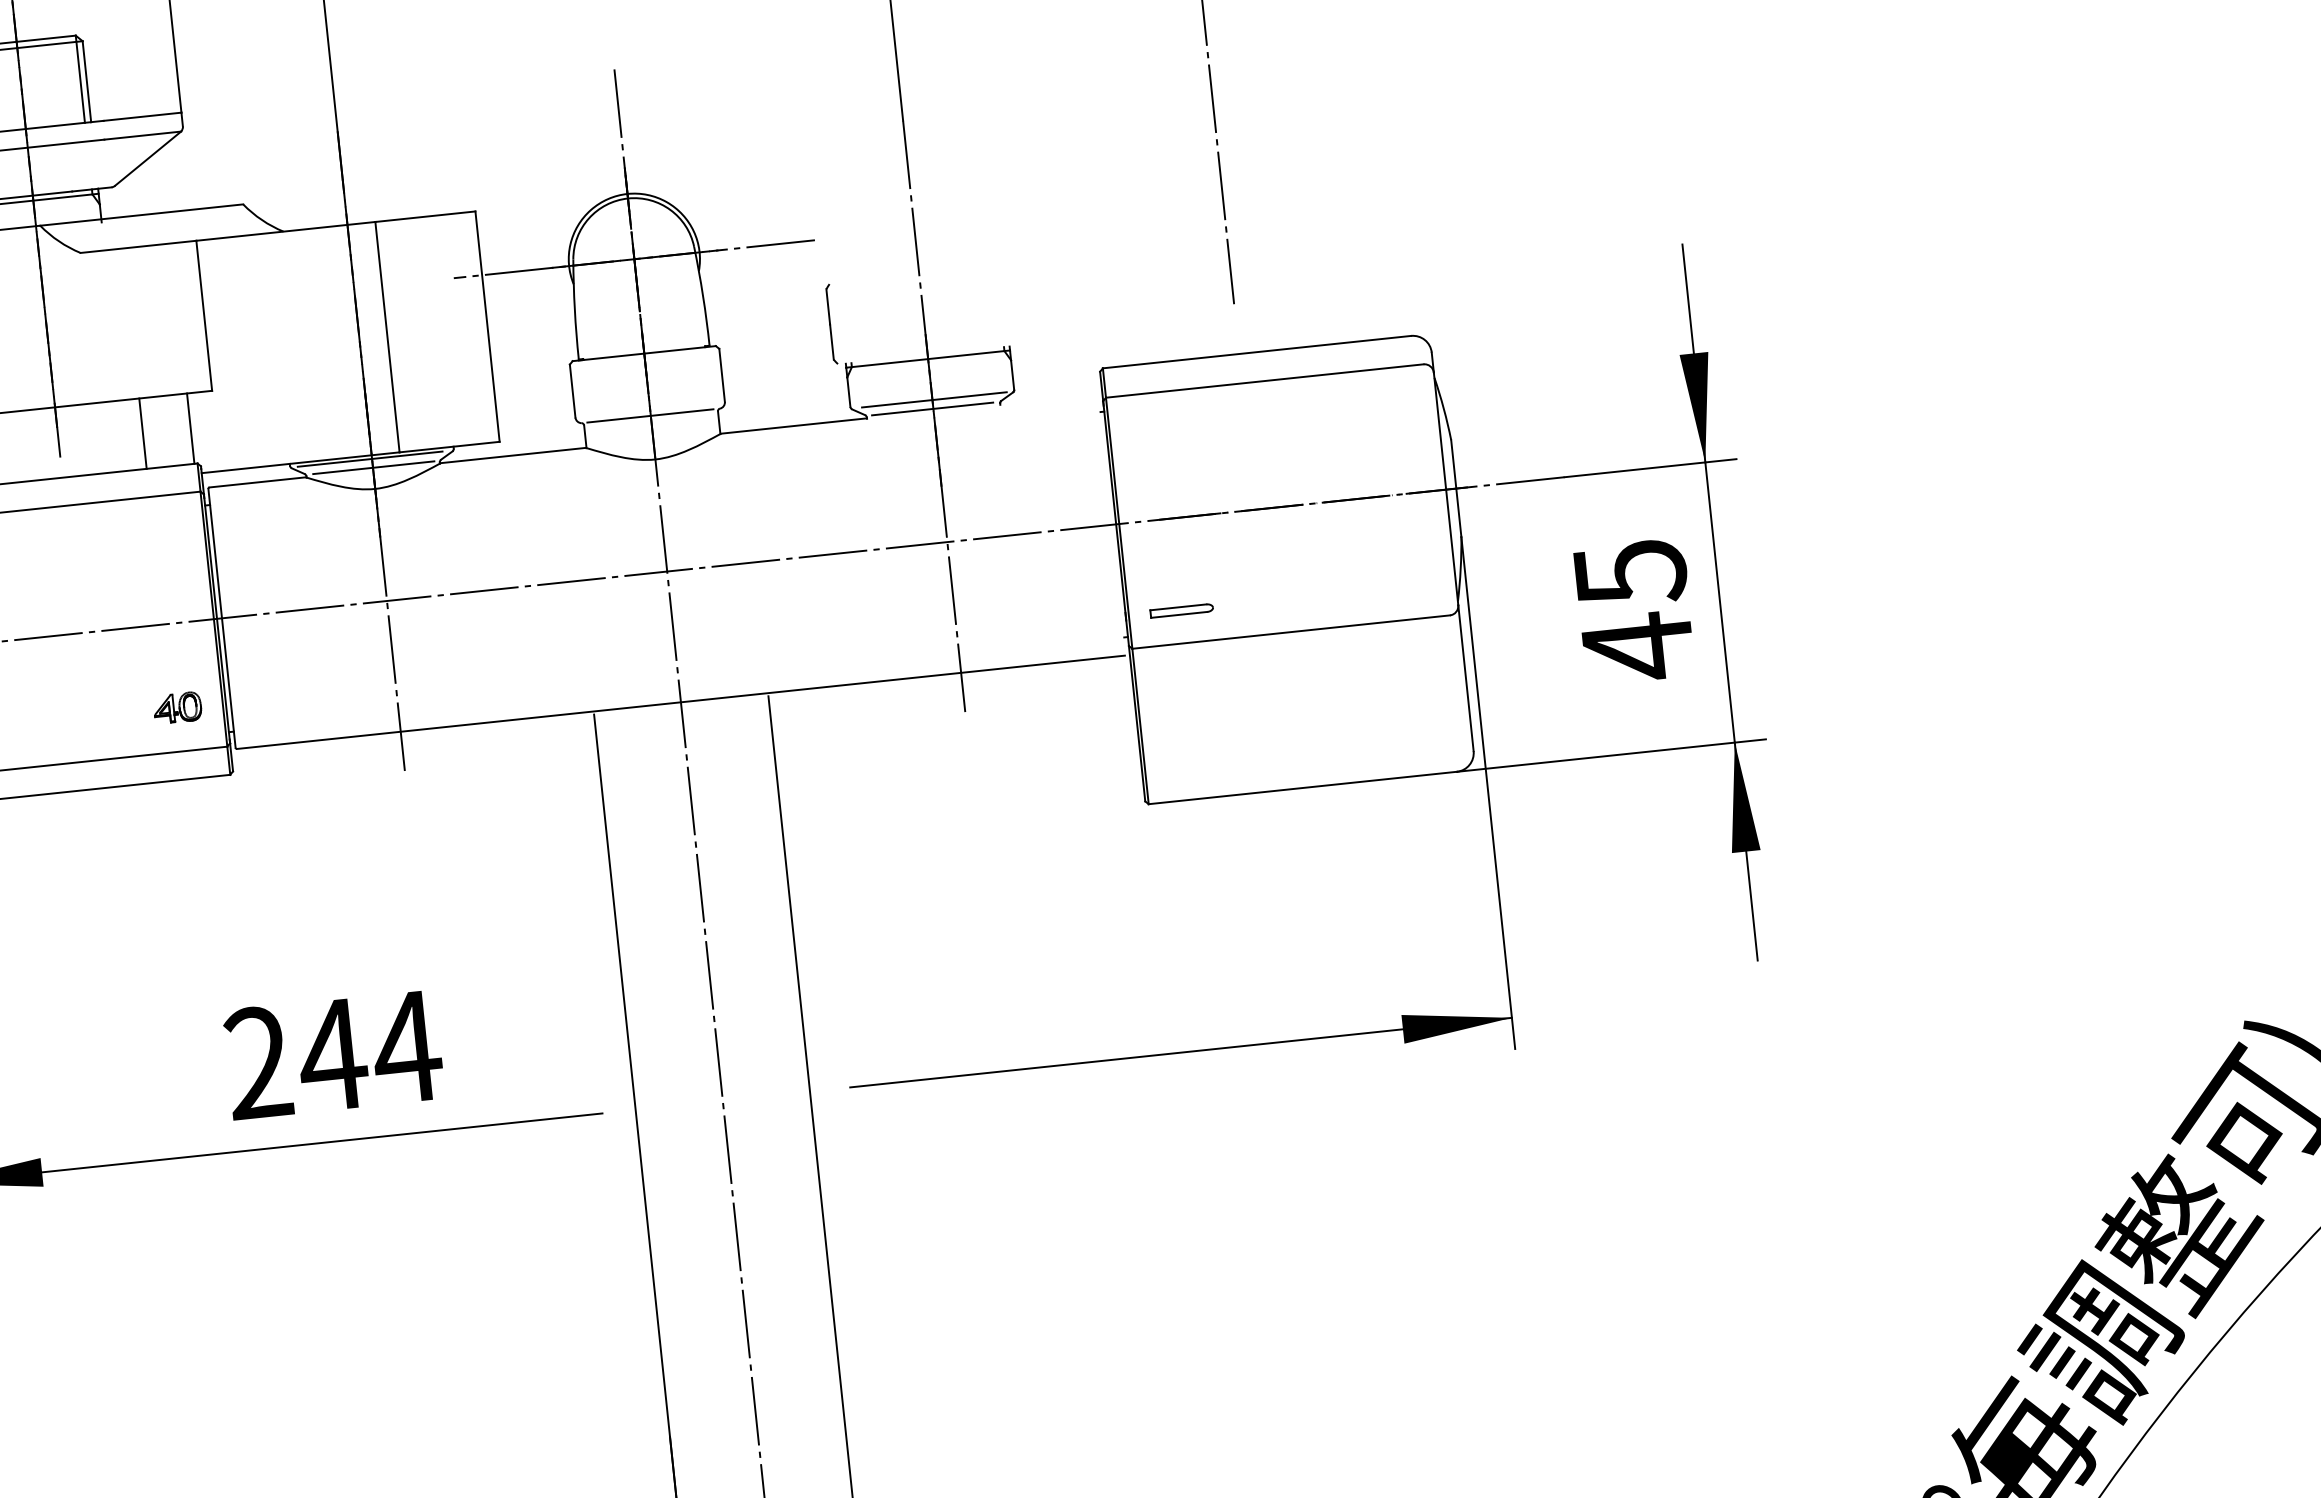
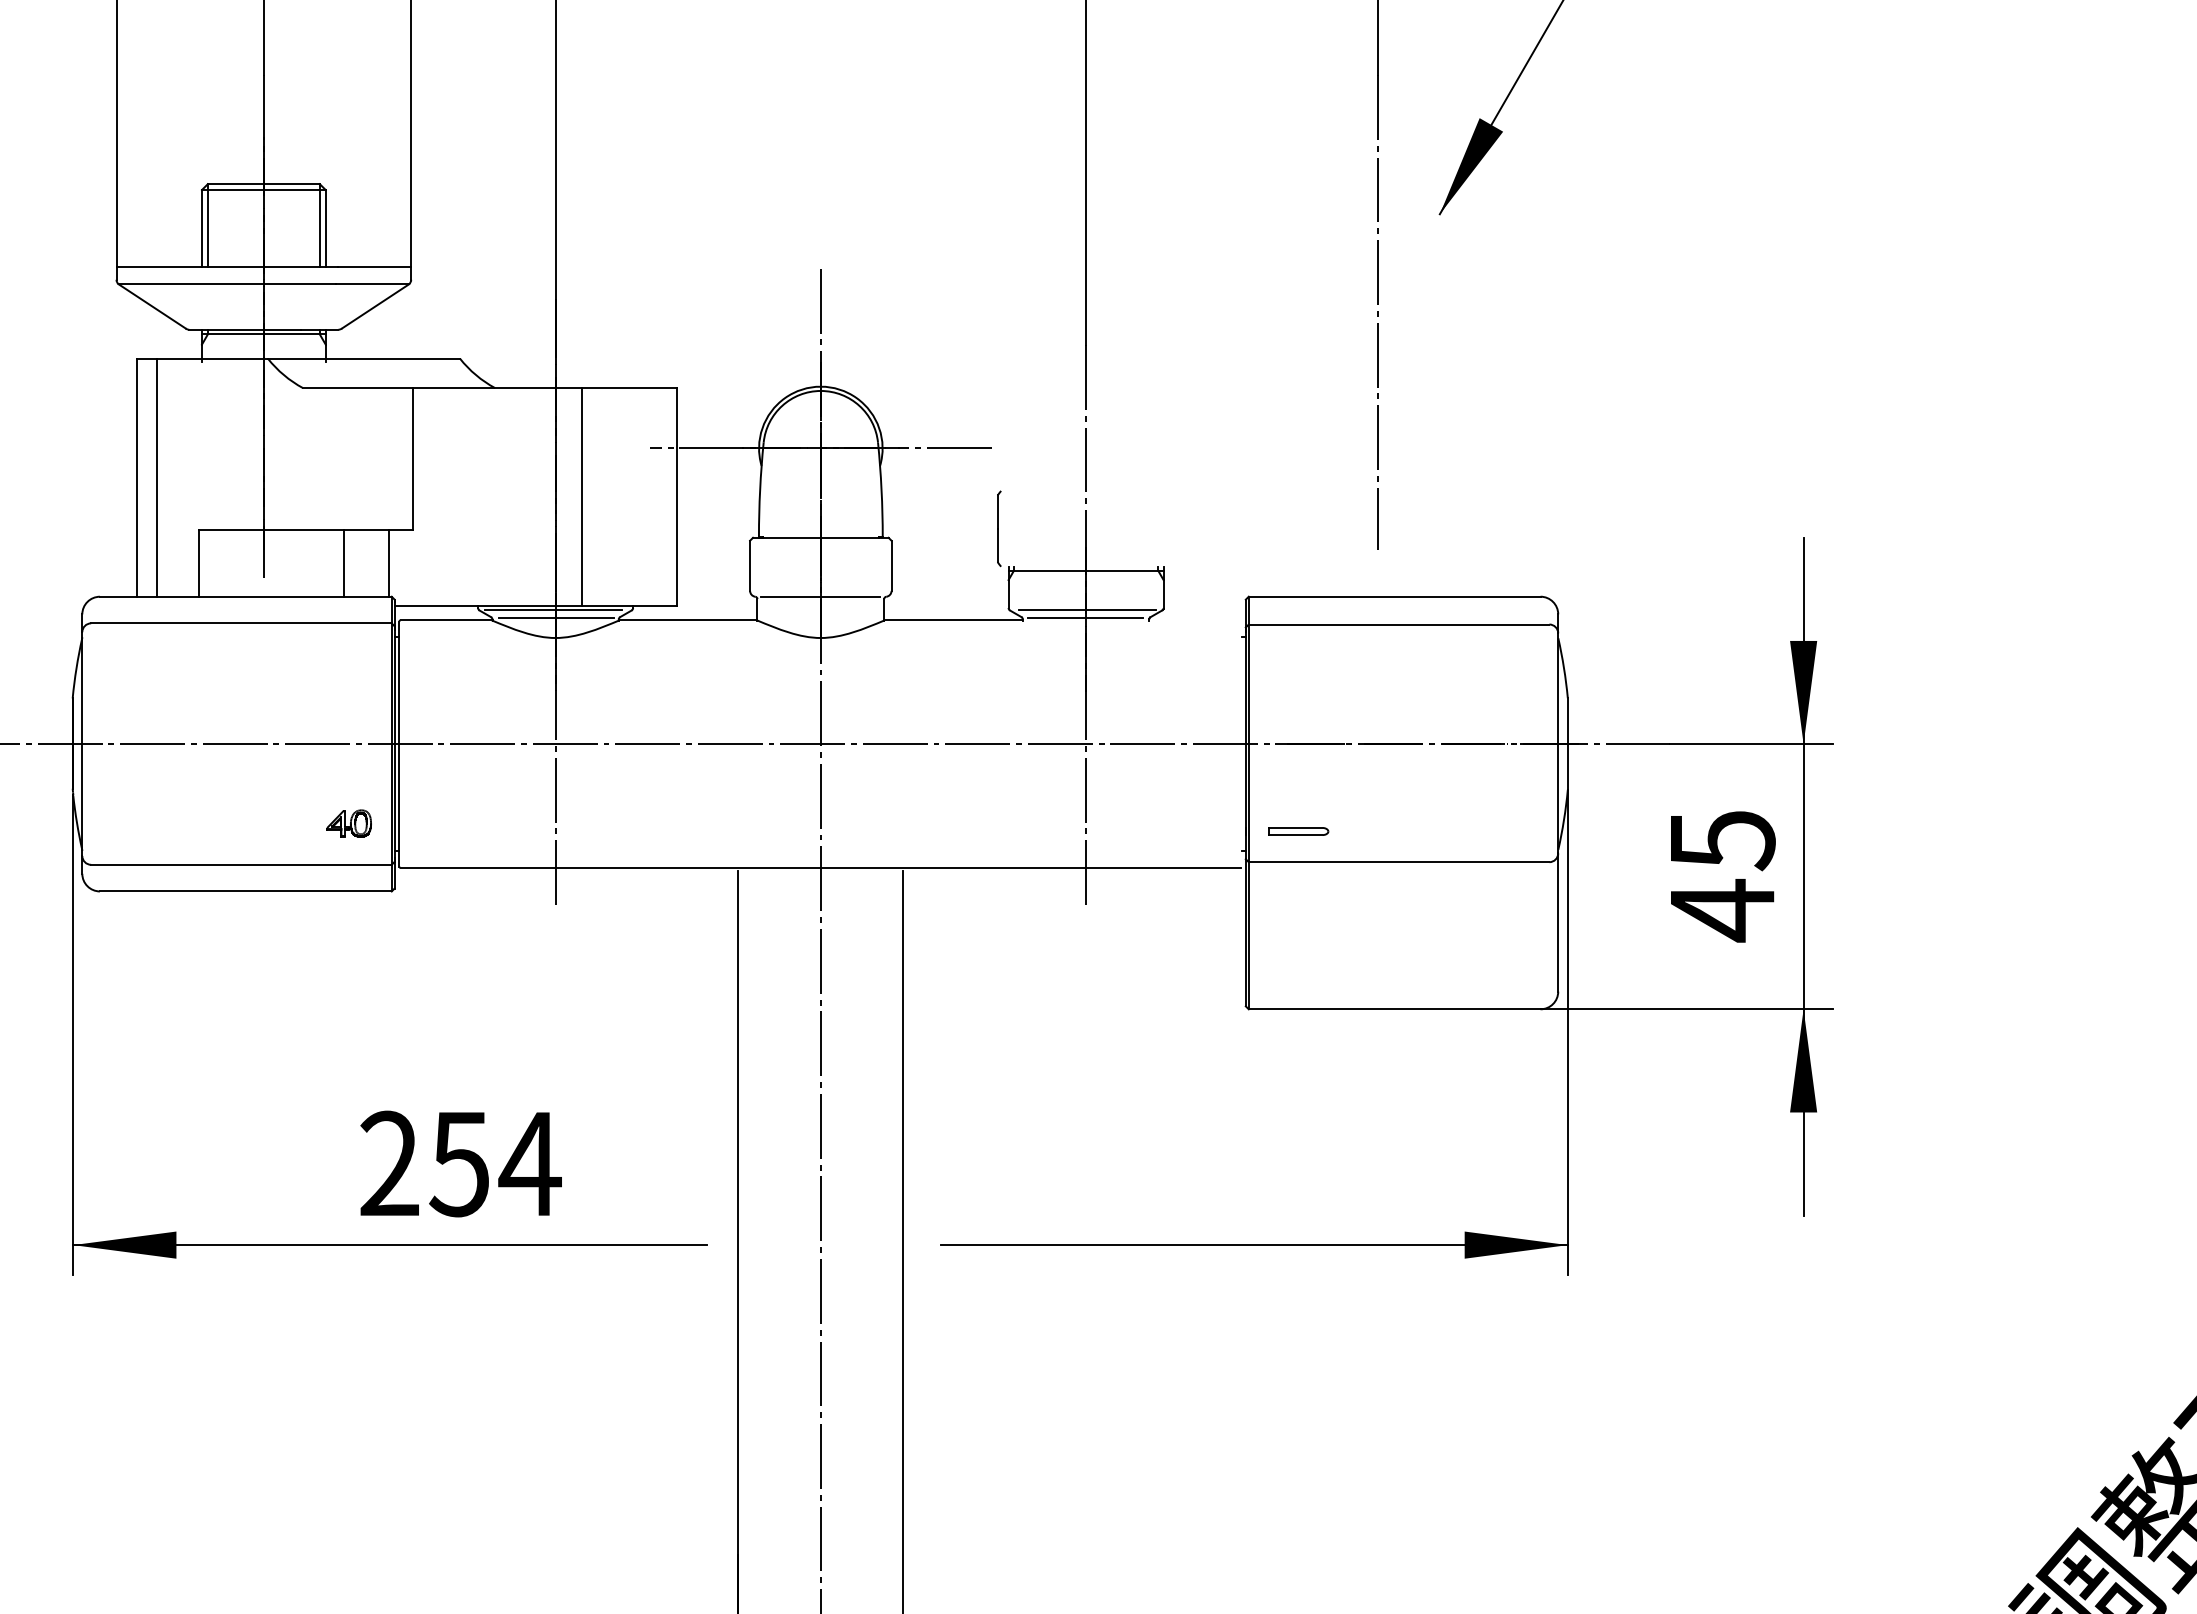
text: (332, 1055) -> (459, 1164), 244 -> 254

